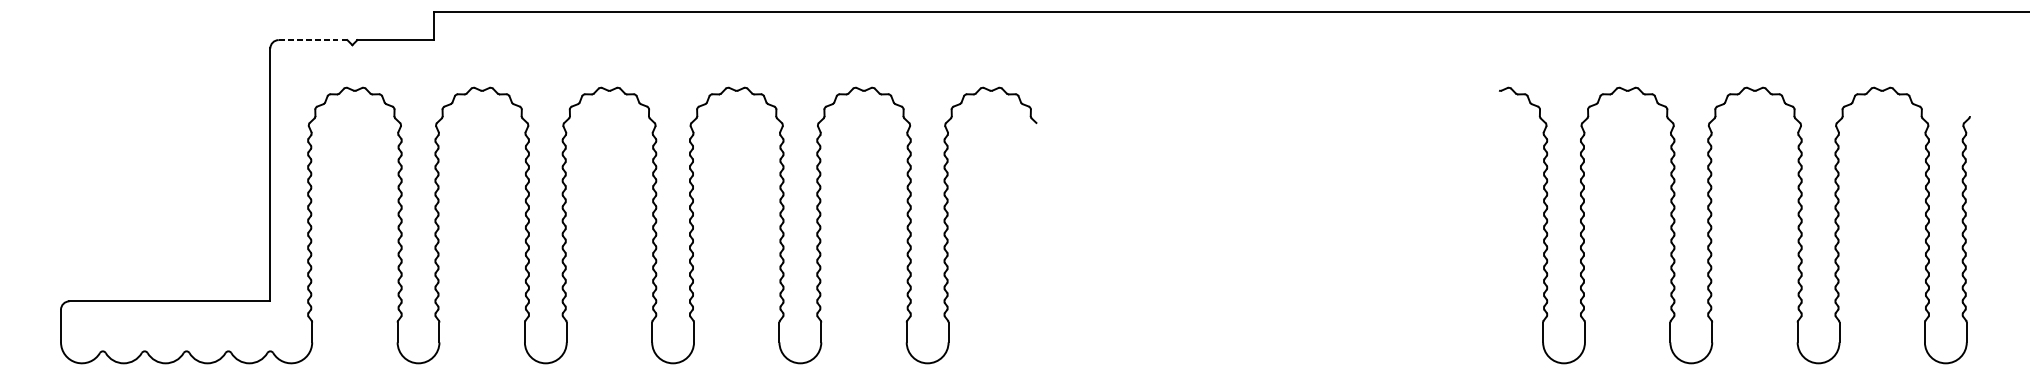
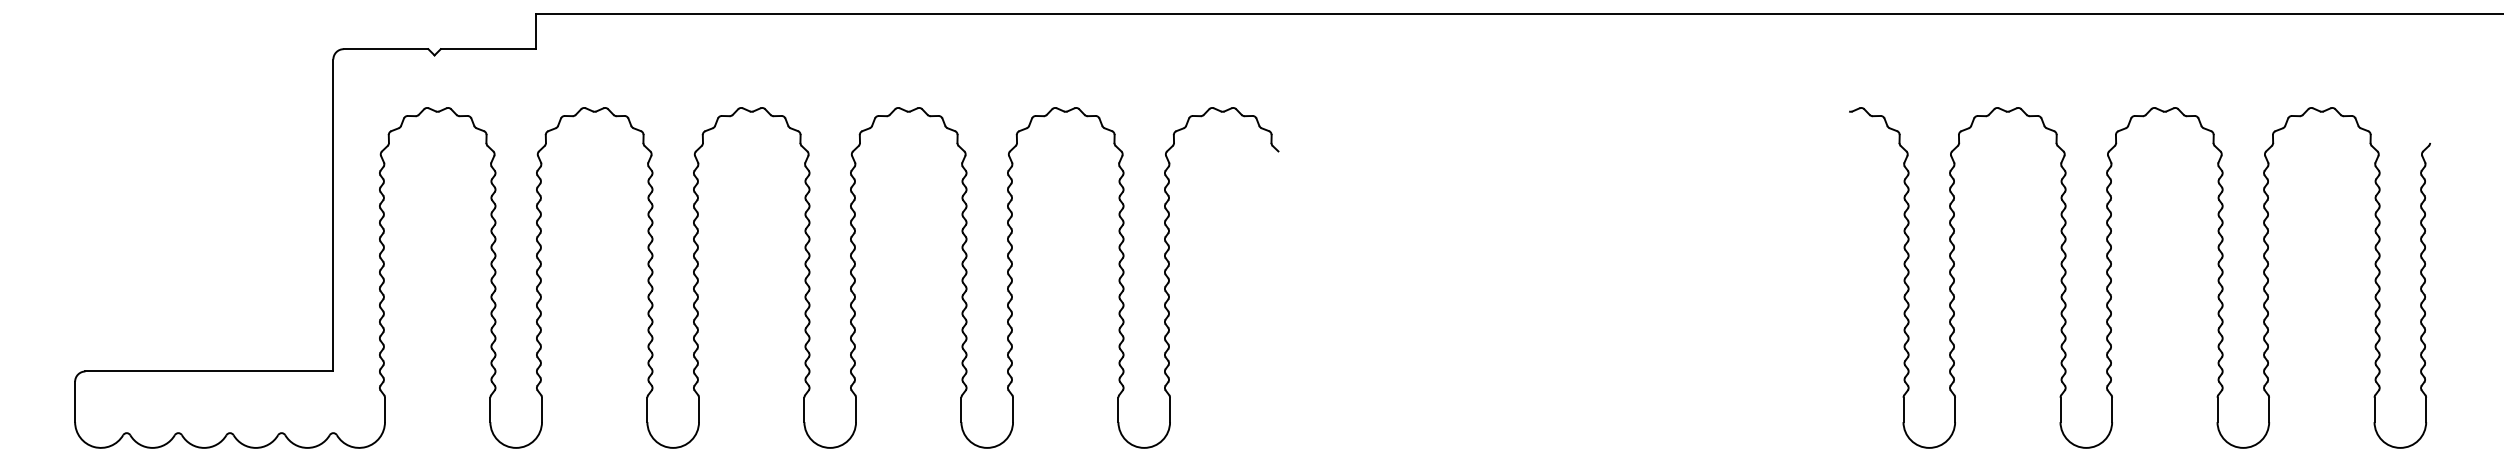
line: (312, 40) -> (385, 49), dashed -> solid

